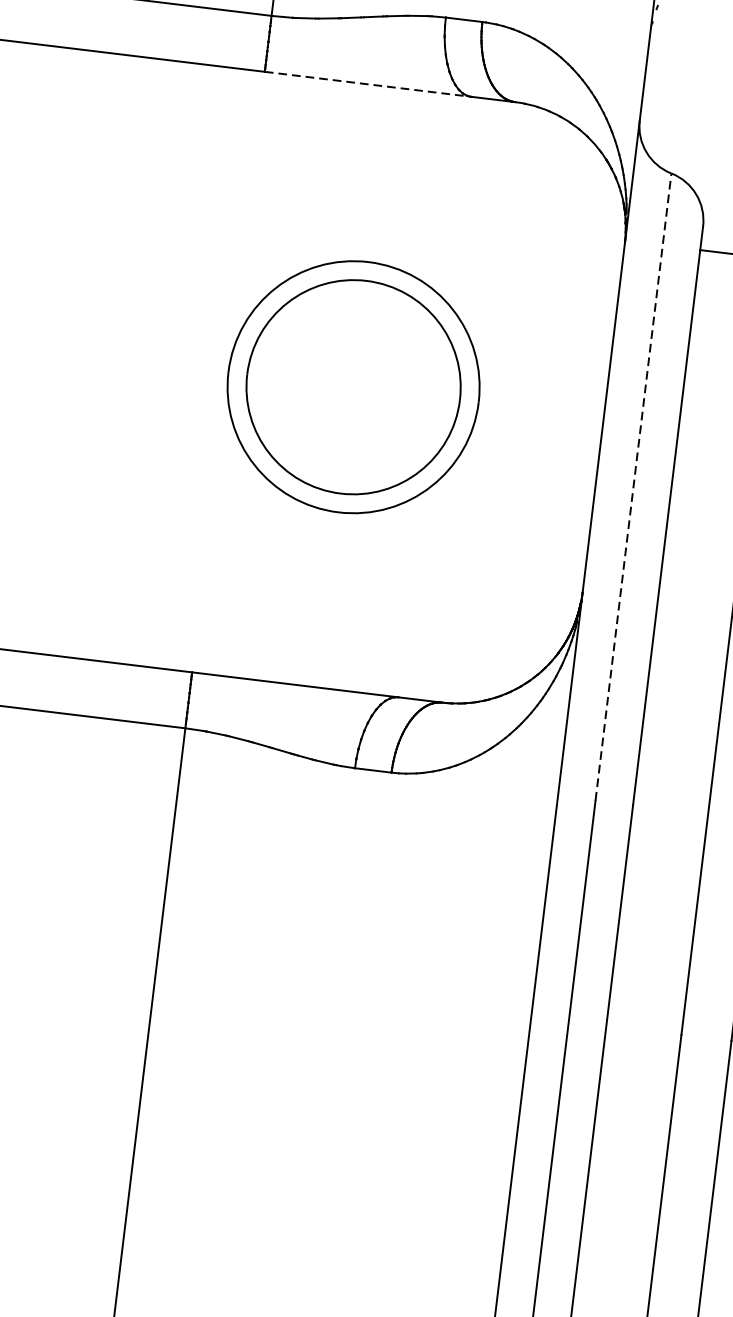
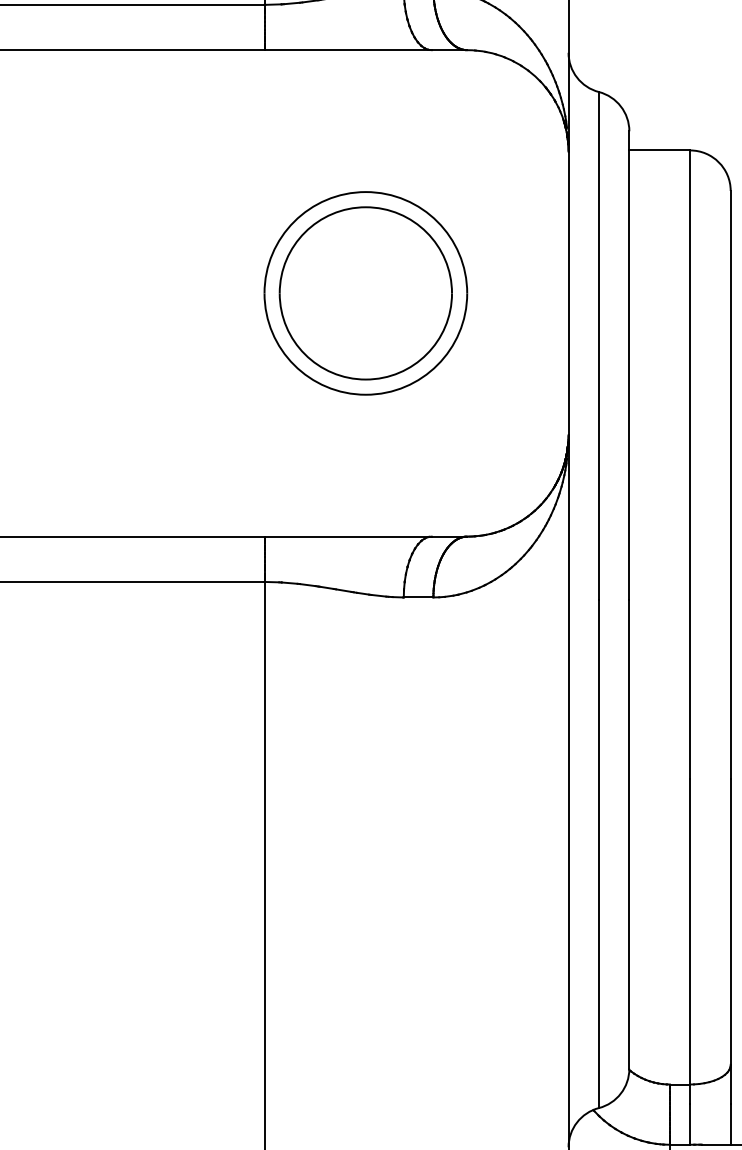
line: (368, 84) -> (348, 50), dashed -> solid
line: (633, 486) -> (598, 345), dashed -> solid

